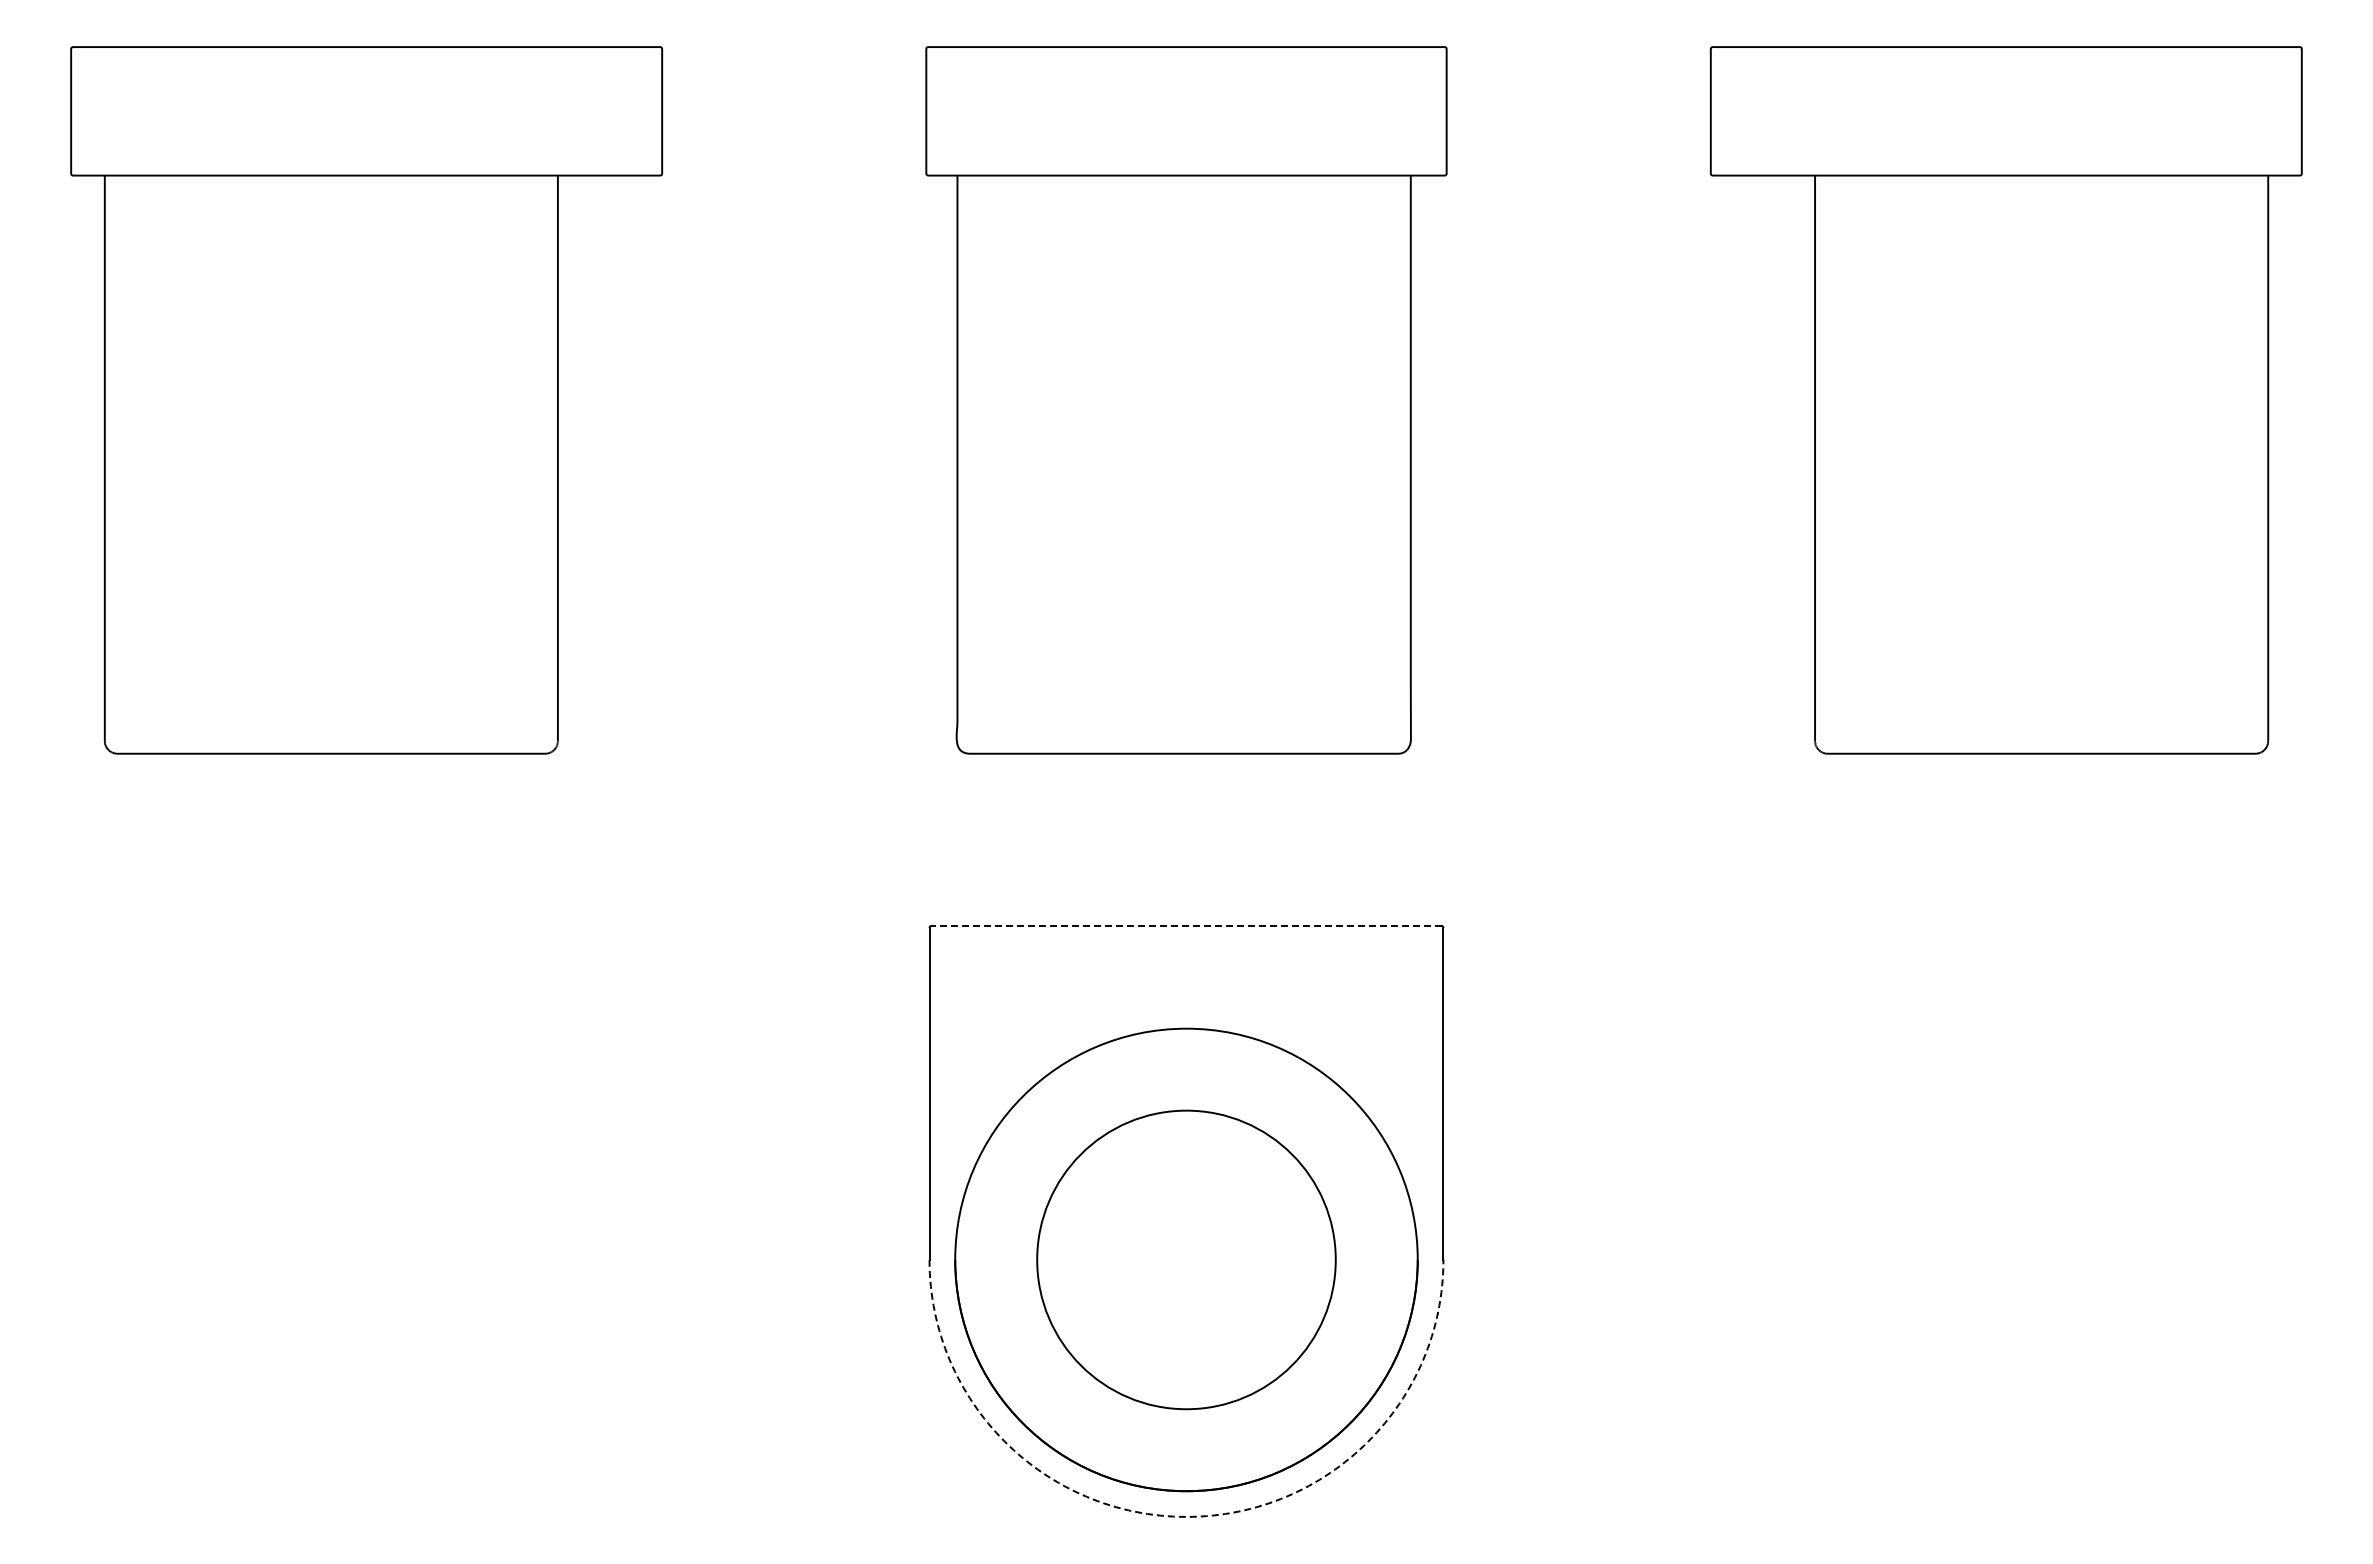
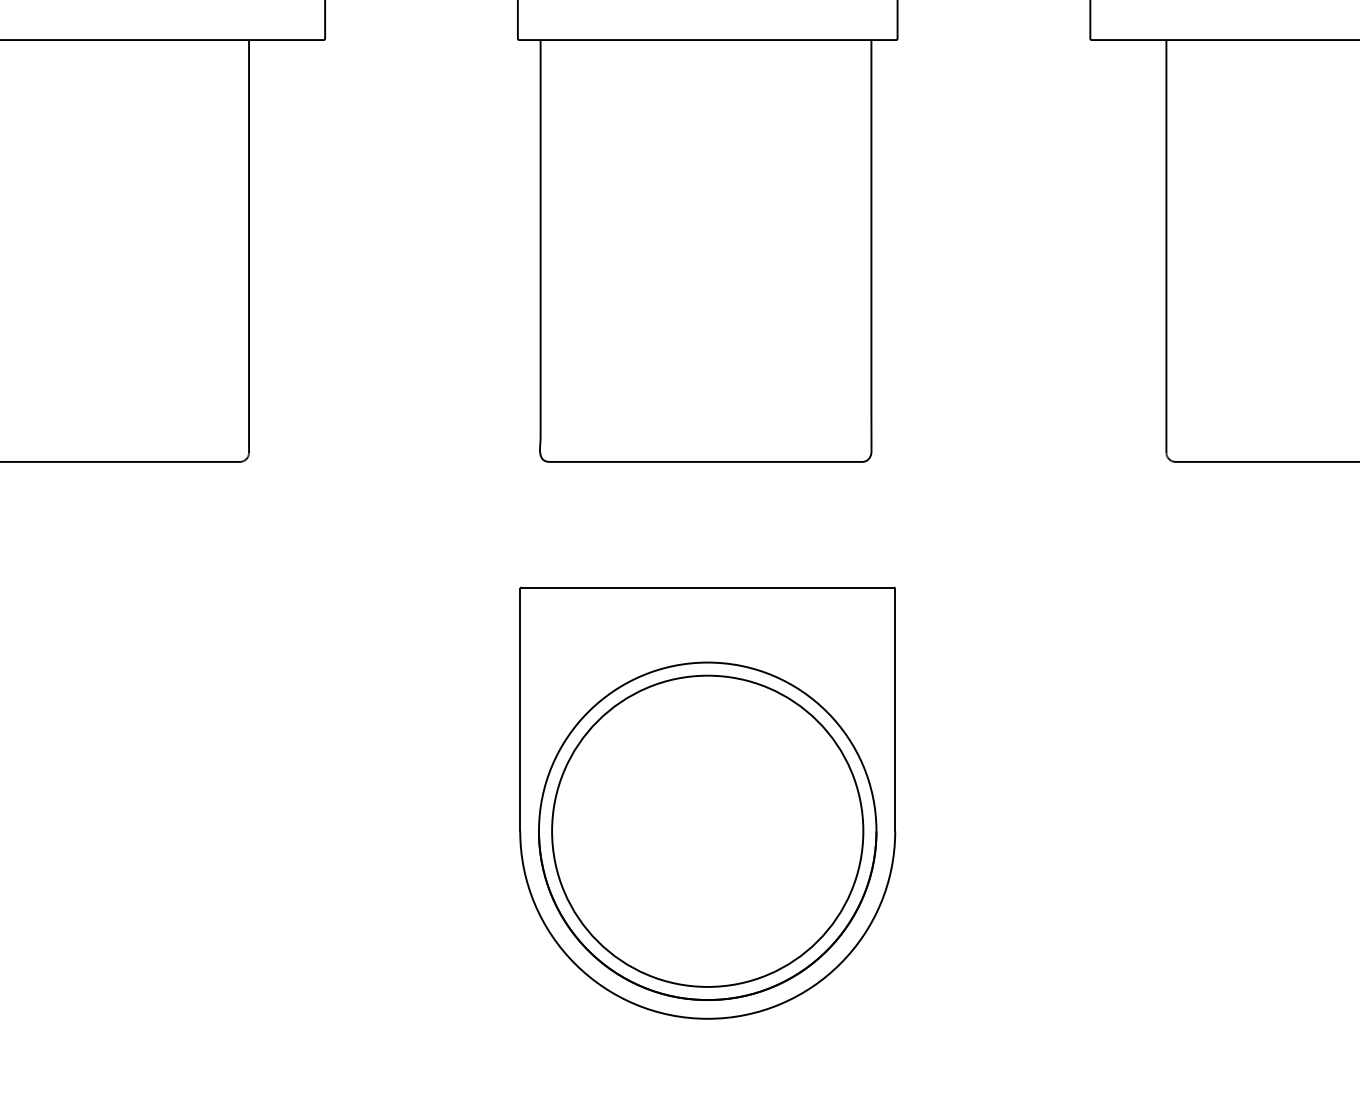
line: (1185, 925) -> (707, 587), dashed -> solid
circle: (1186, 1259) -> (707, 830), size x1.43
arc: (1186, 1516) -> (707, 1018), dashed -> solid

